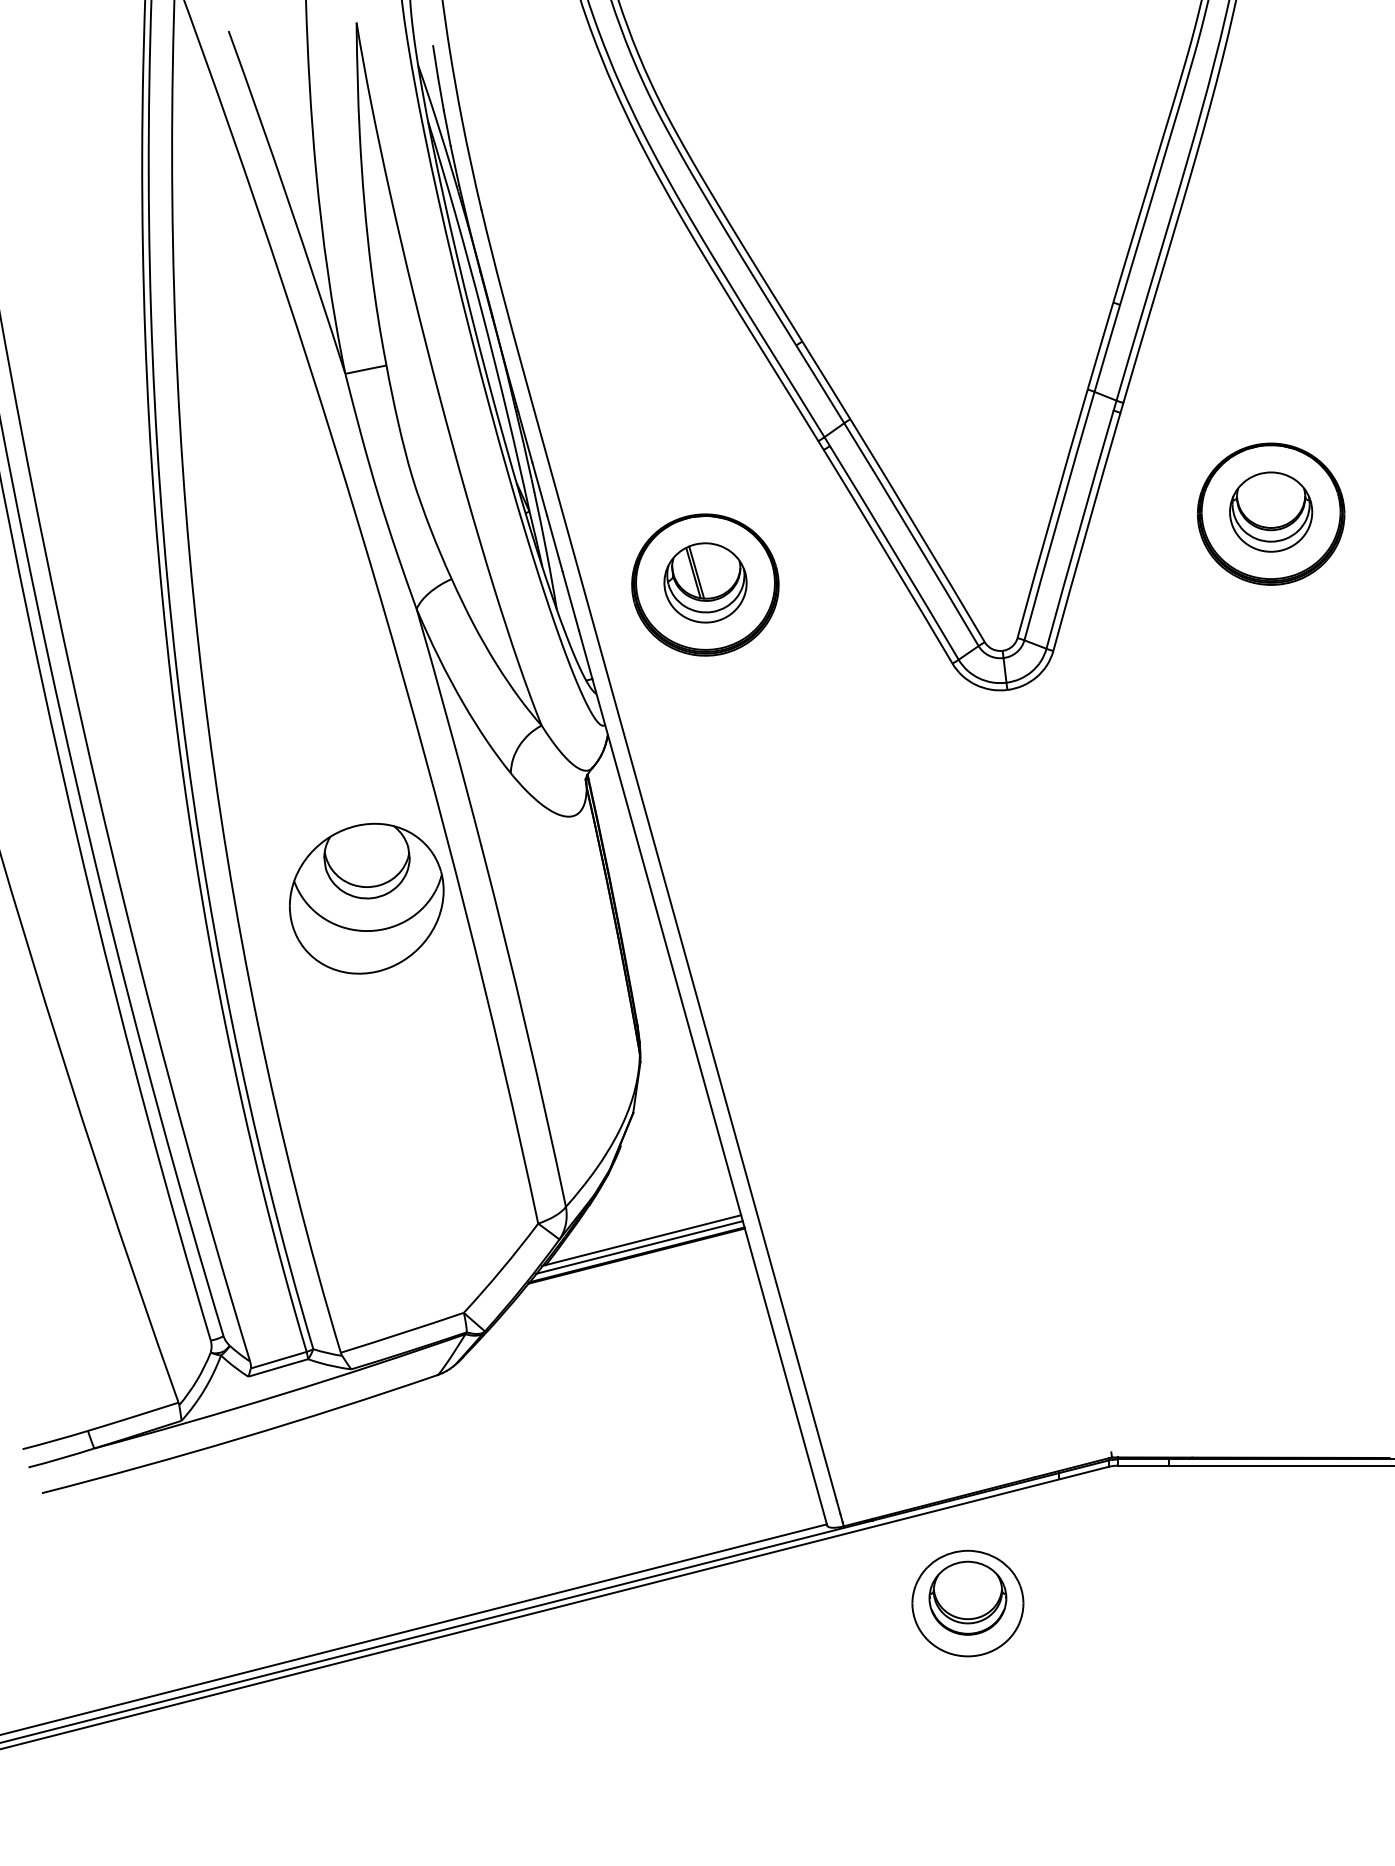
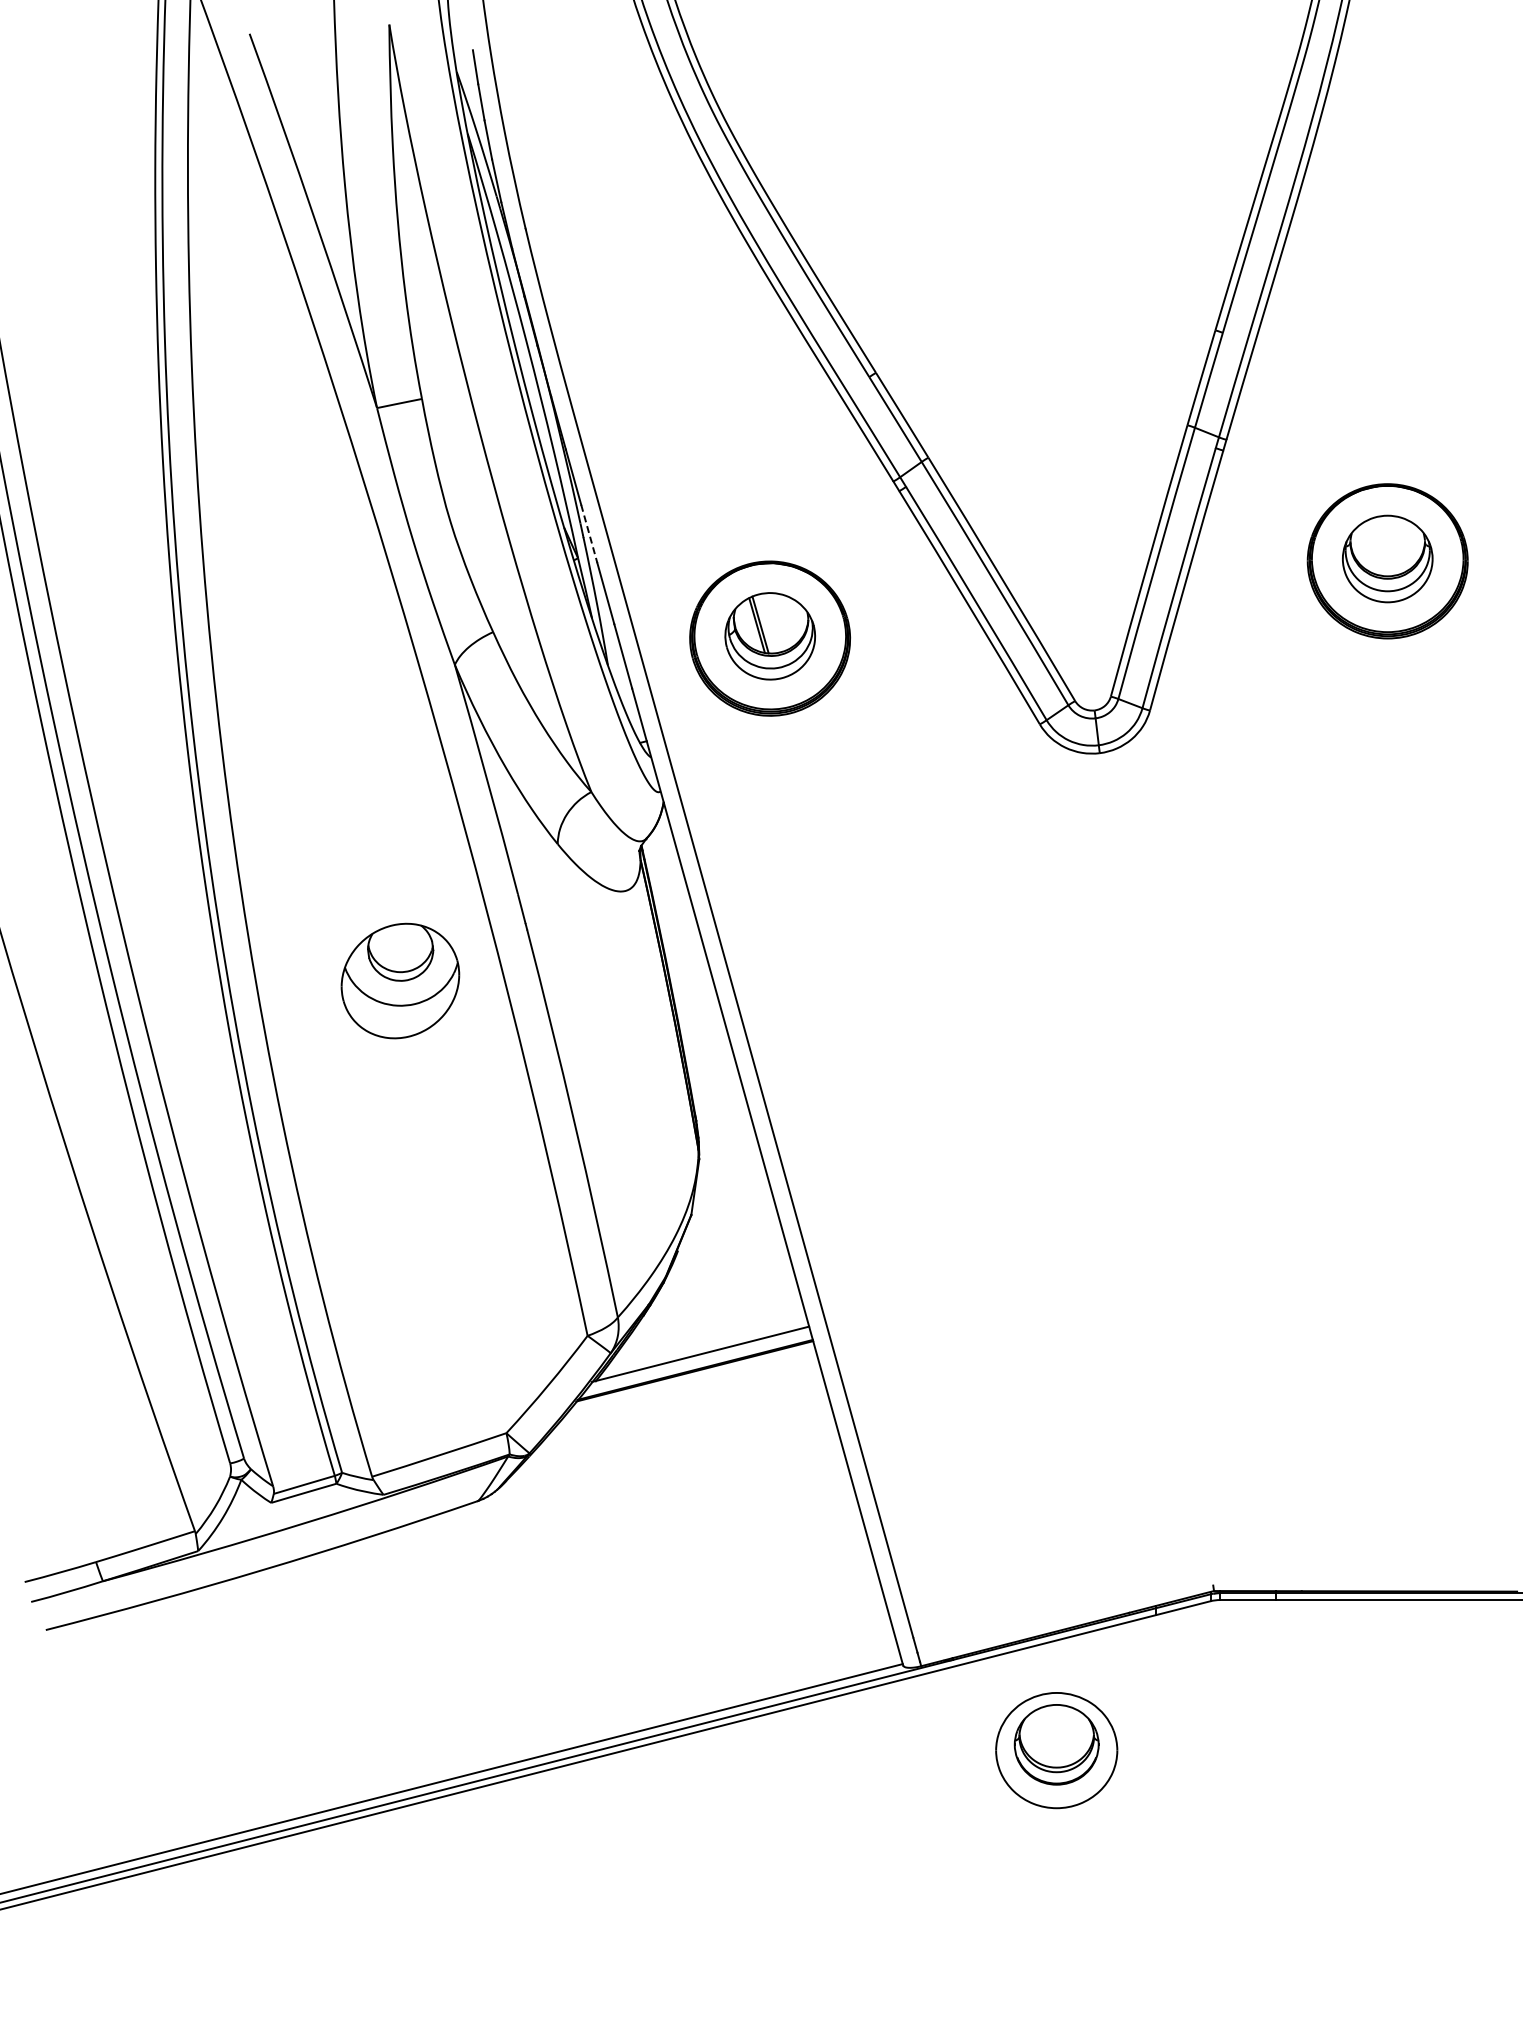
line: (539, 489) -> (589, 534), solid -> dashed
part: (366, 898) -> (400, 980), size x0.7
line: (638, 1247) -> (697, 1361), removed

